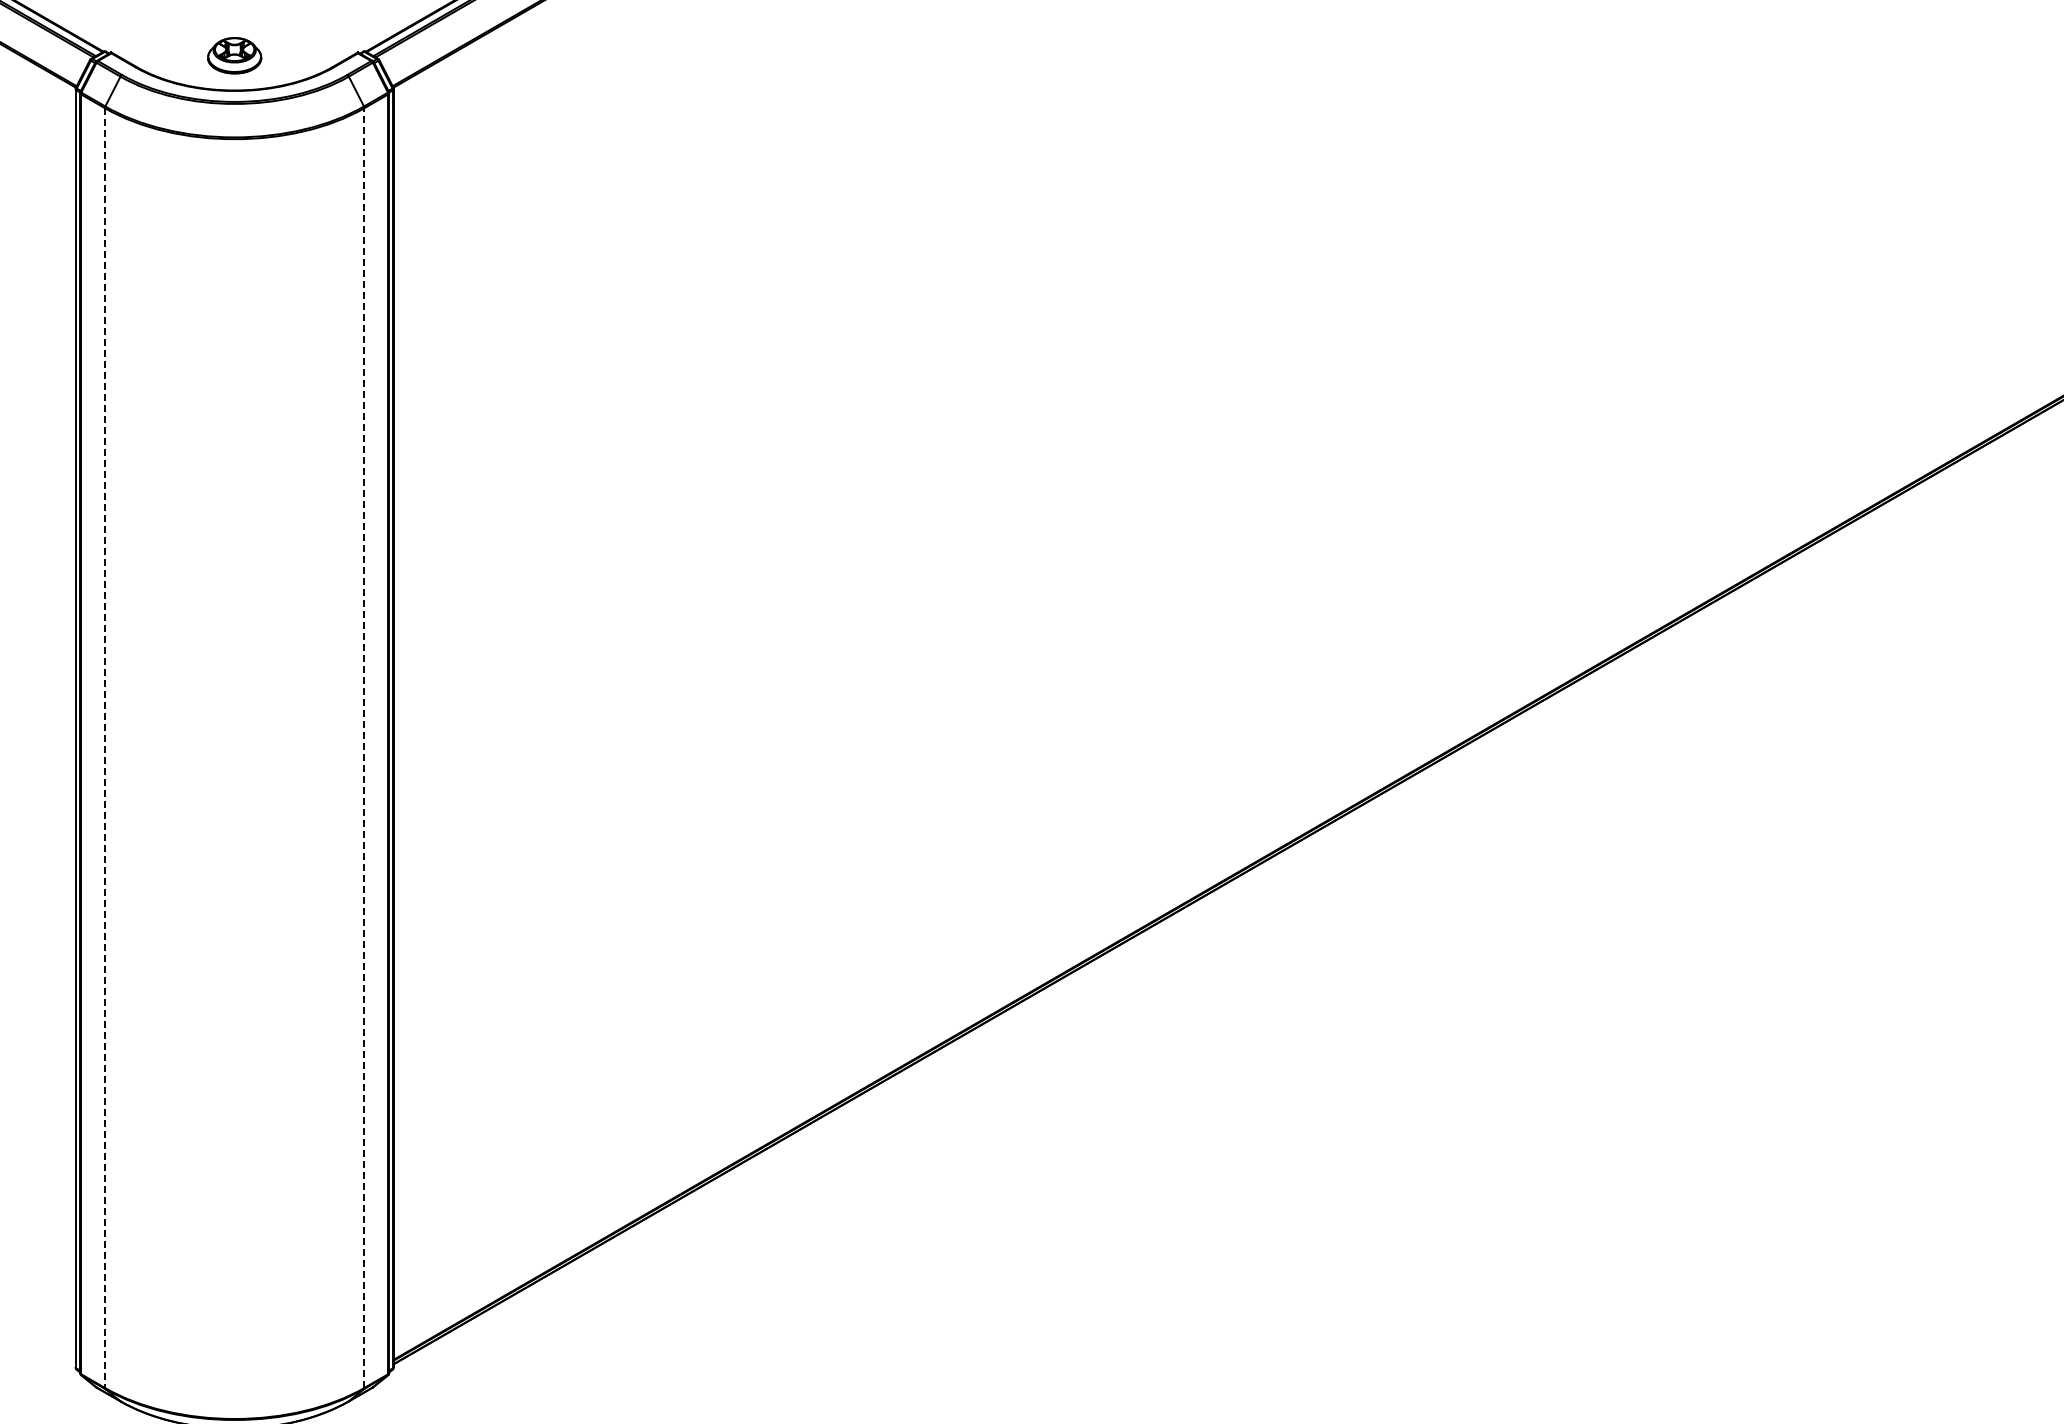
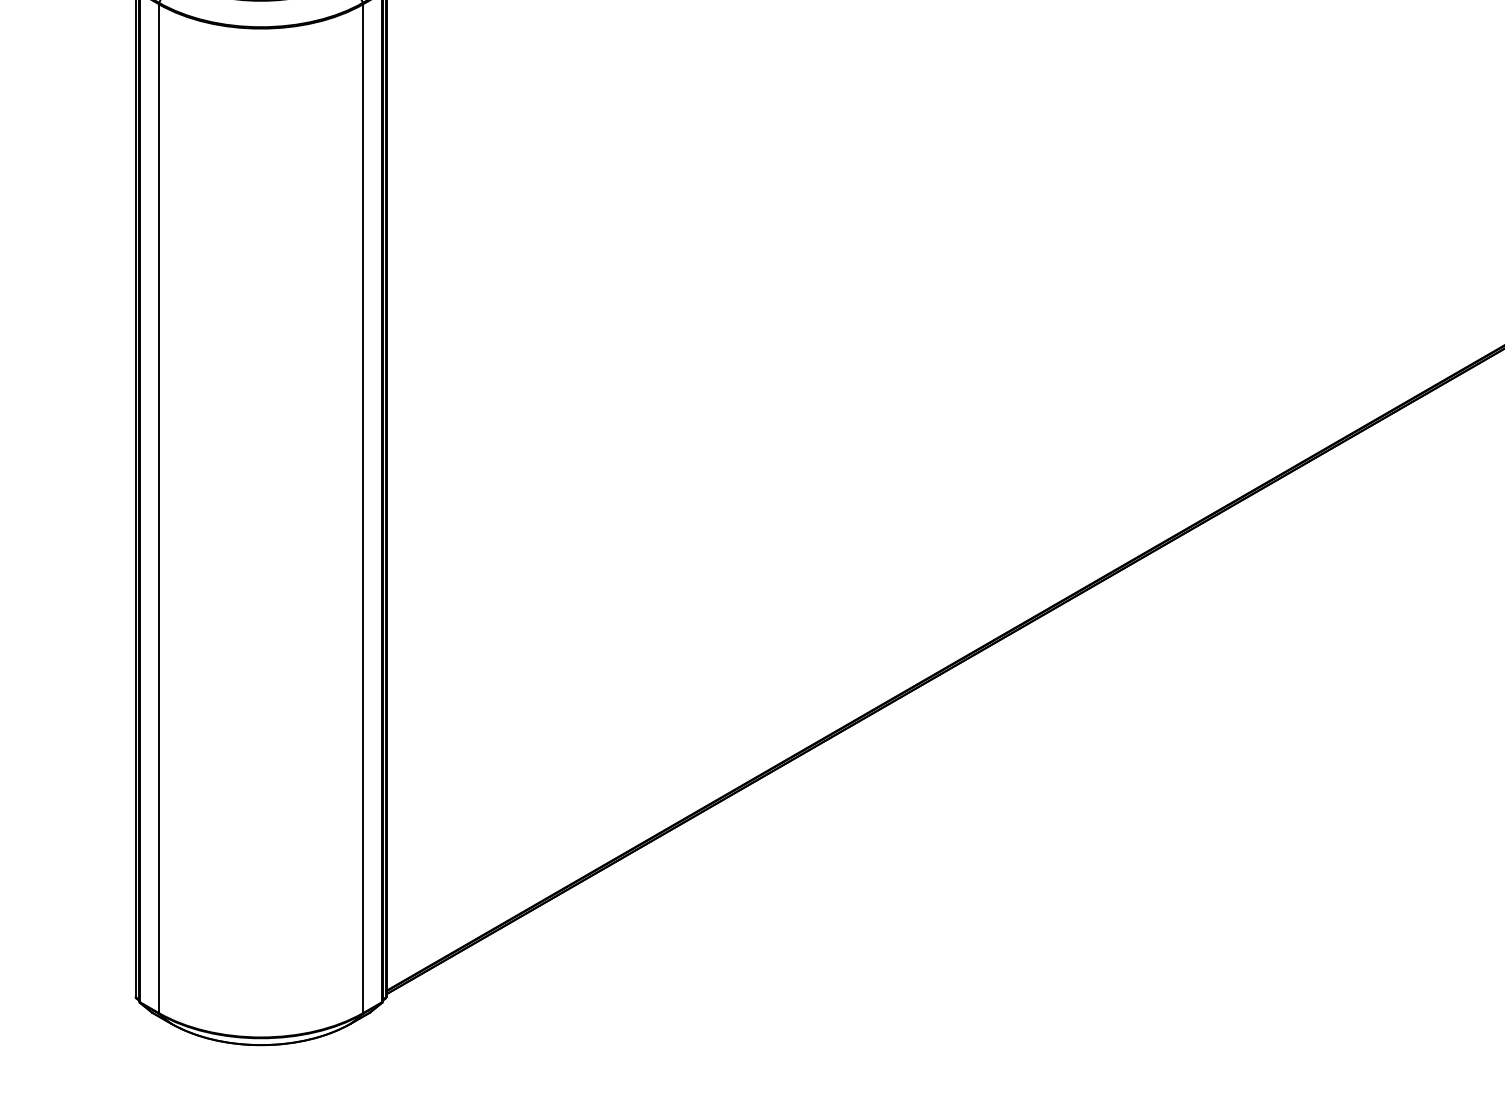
line: (104, 748) -> (158, 508), dashed -> solid
line: (364, 748) -> (363, 508), dashed -> solid

